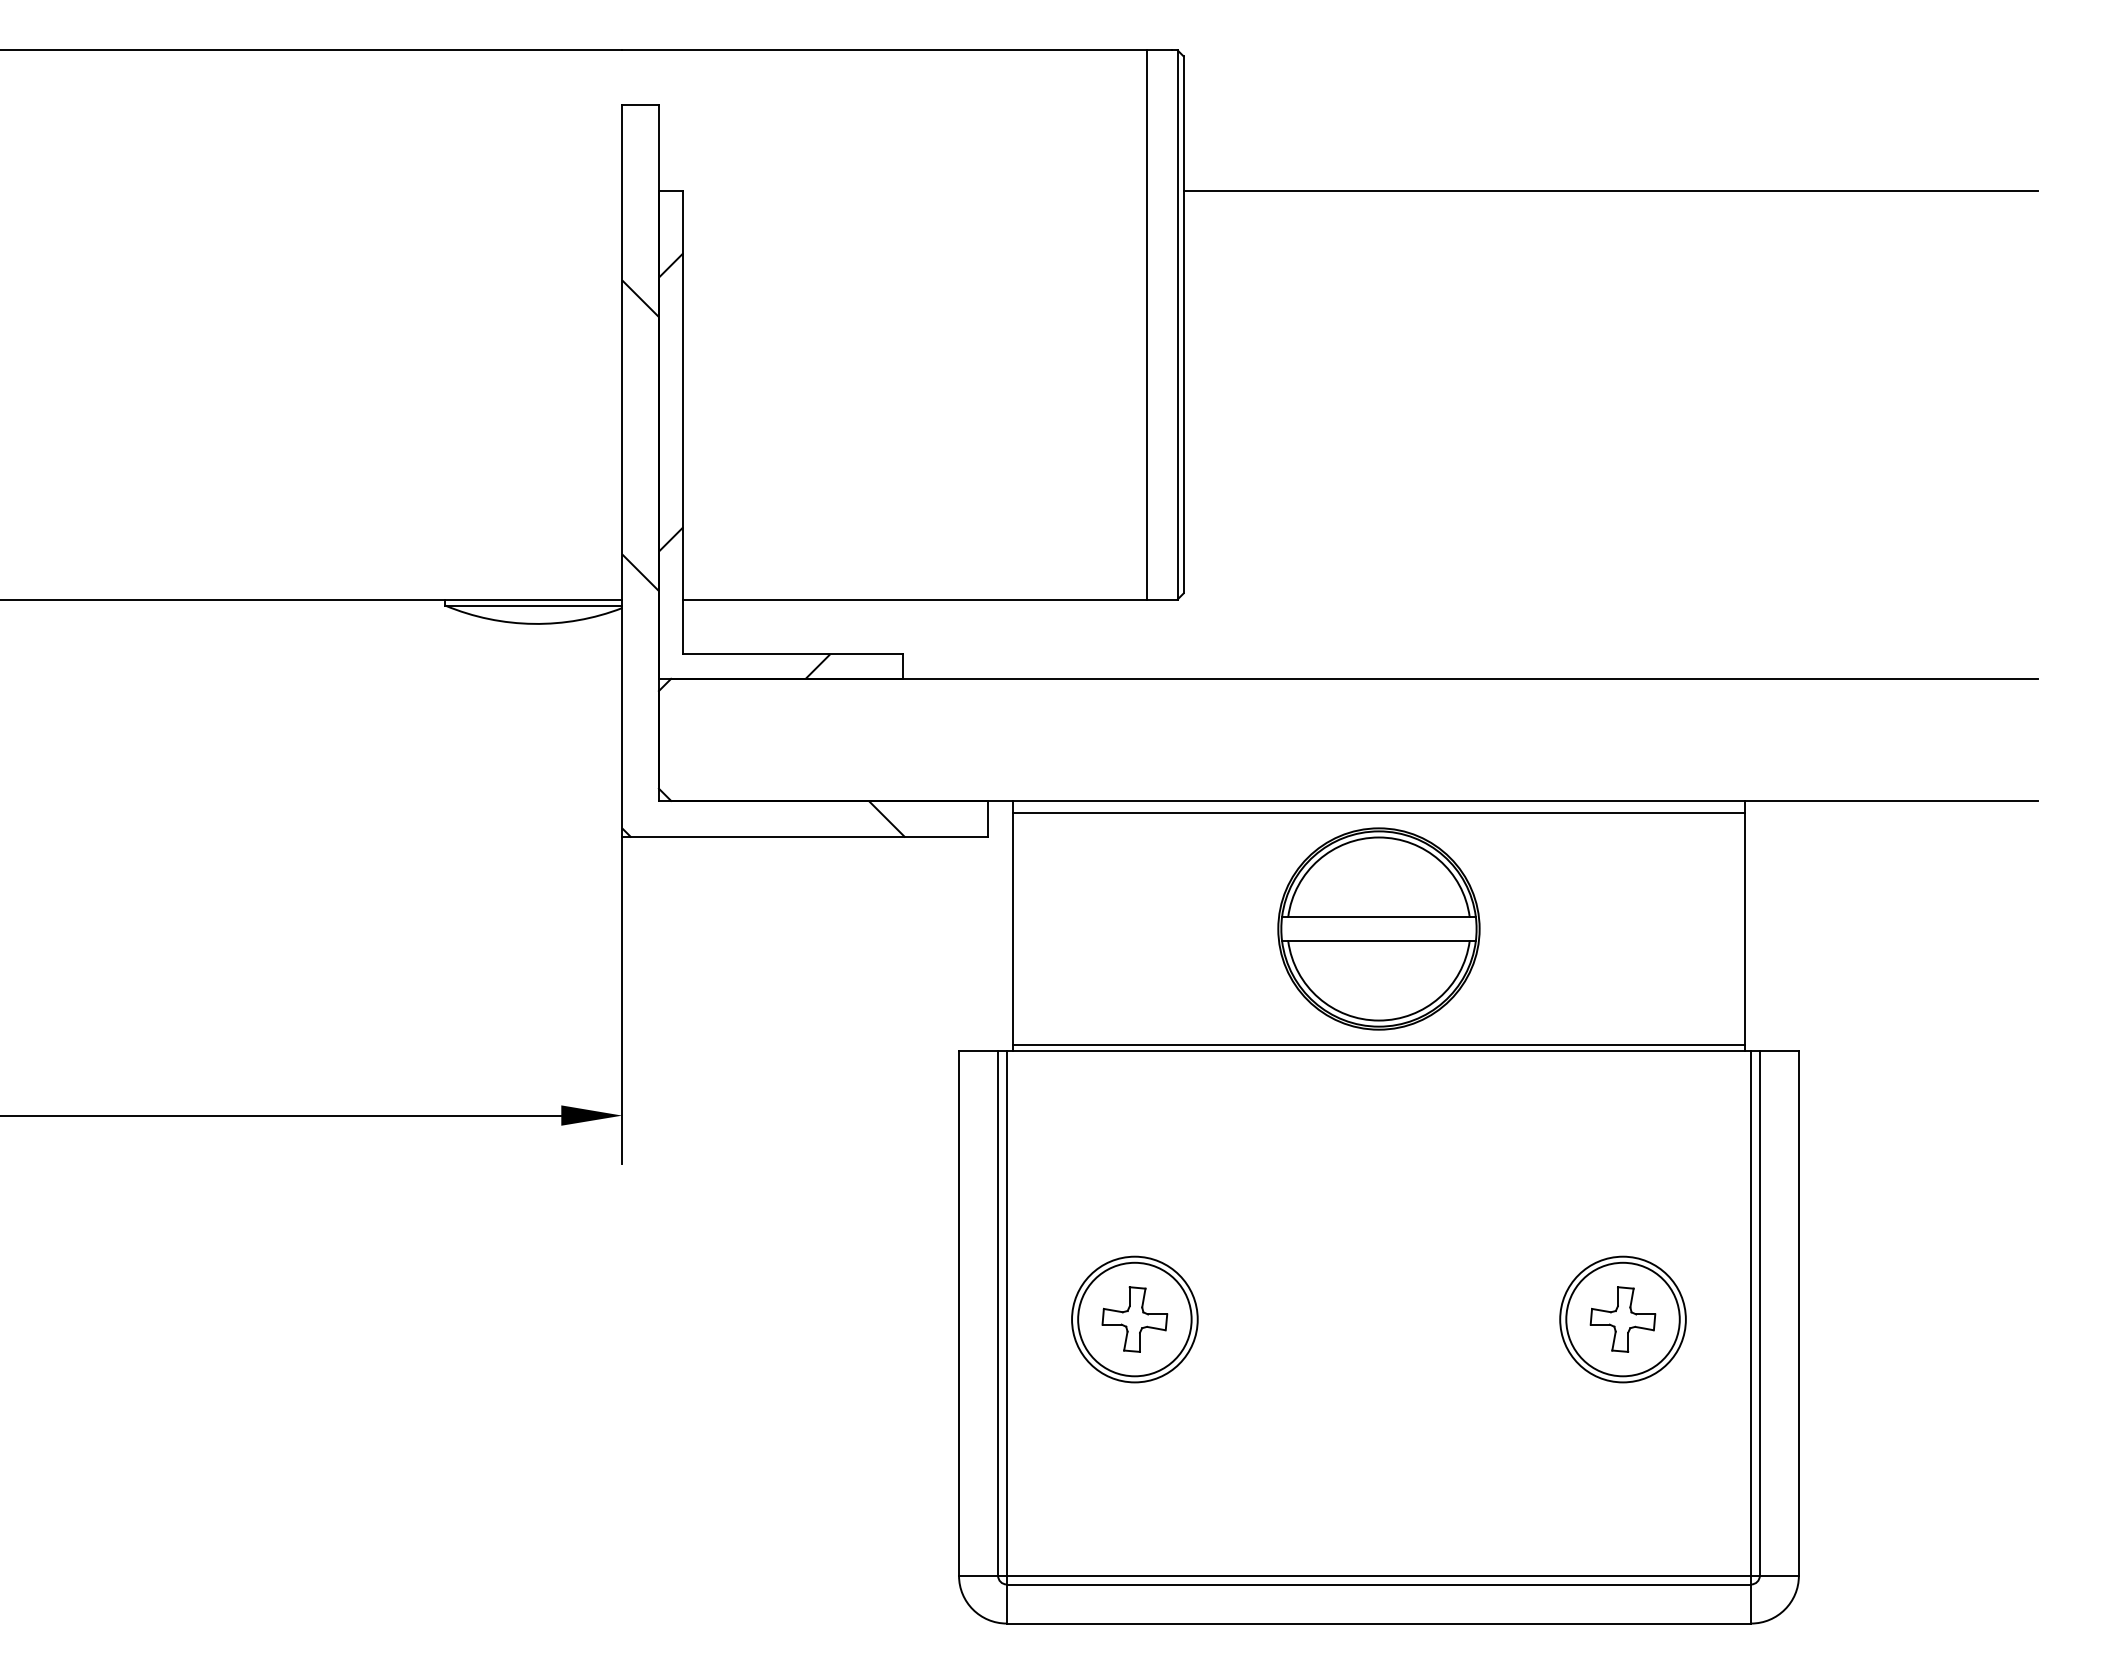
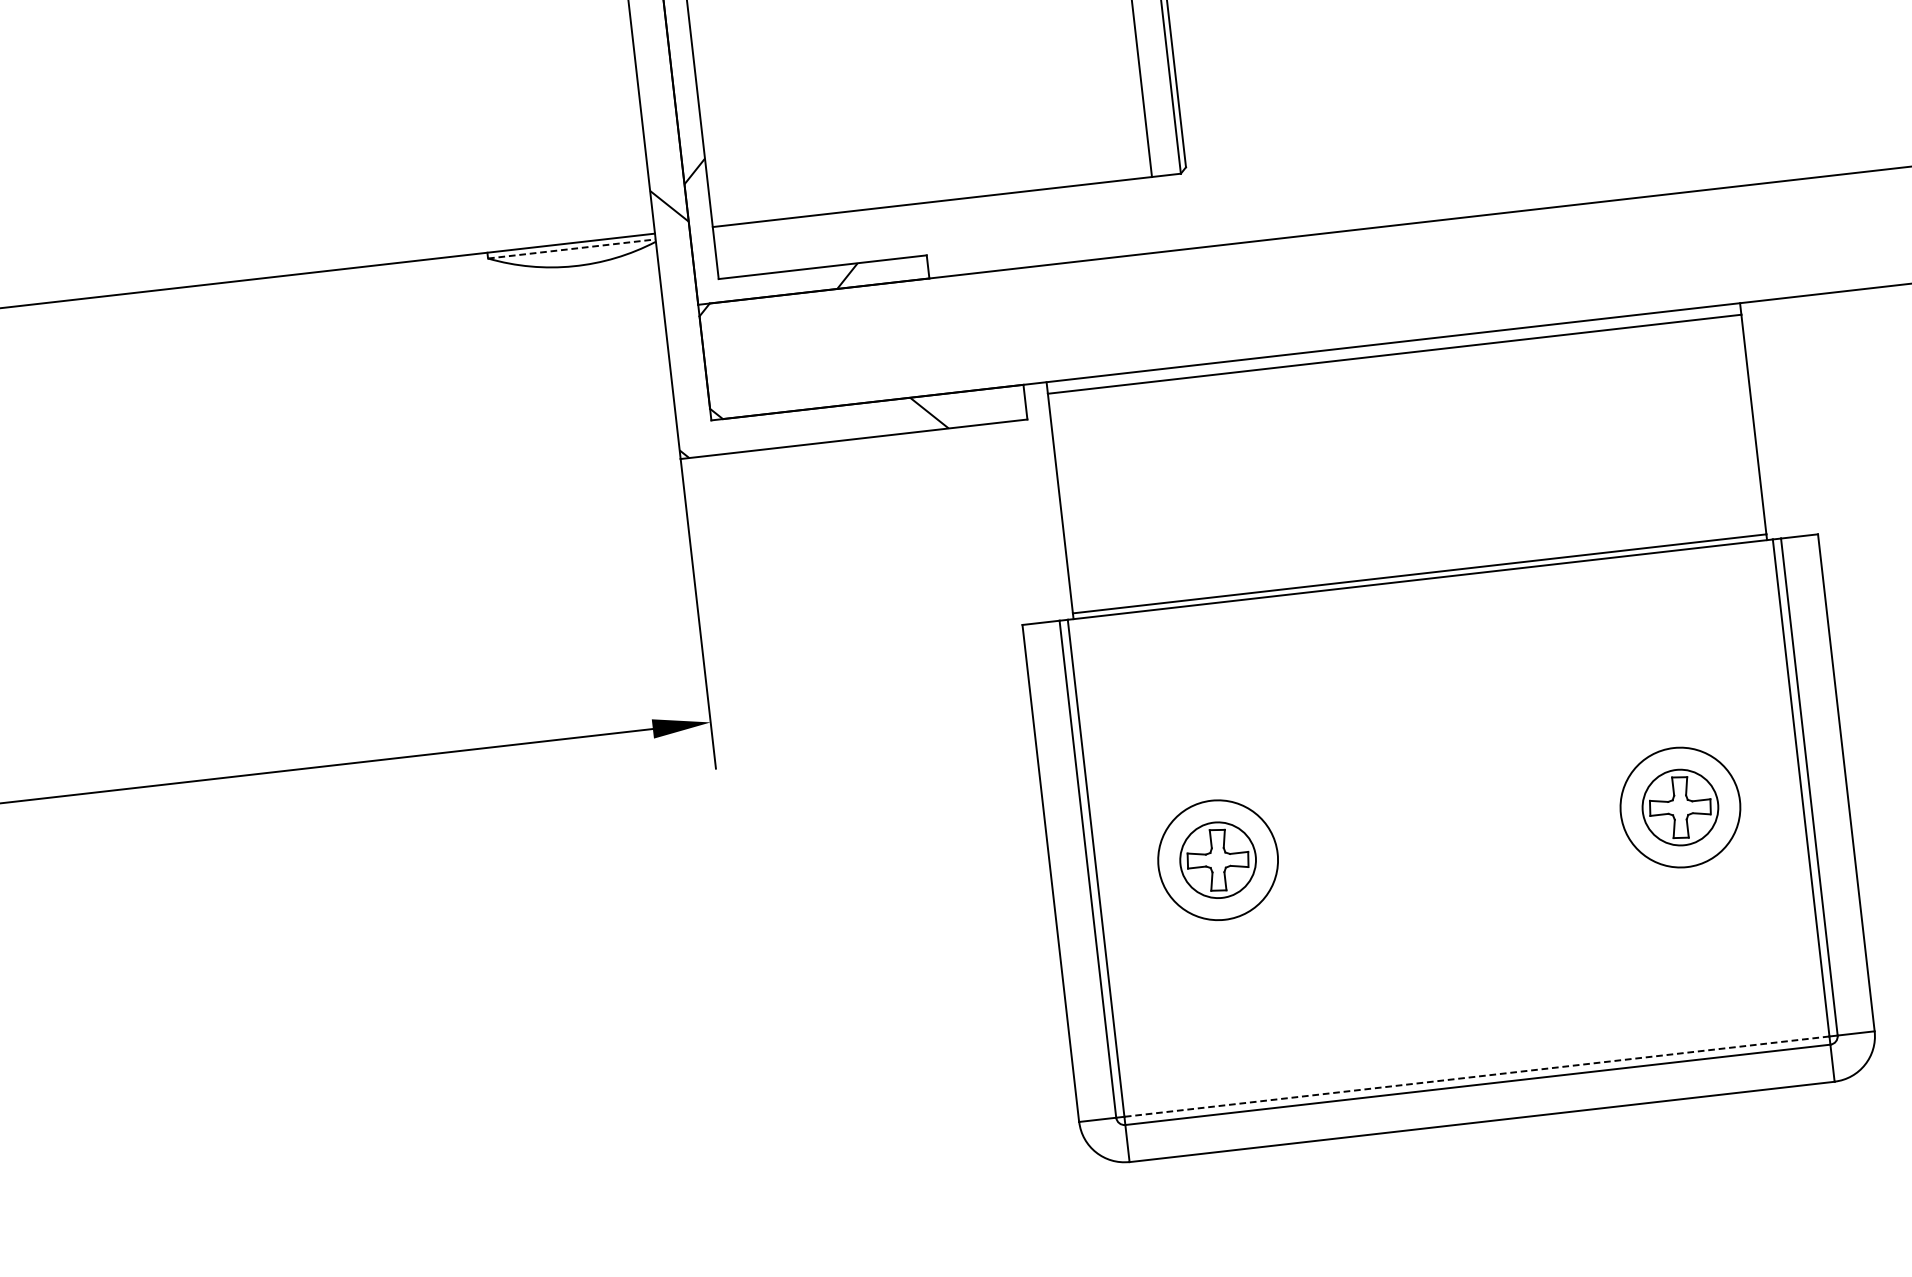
line: (534, 605) -> (572, 248), solid -> dashed
part: (1378, 928) -> (1406, 463), removed
circle: (1134, 1319) -> (1217, 860), size x0.7
circle: (1622, 1319) -> (1679, 807), size x0.7
line: (1378, 1575) -> (1476, 1076), solid -> dashed

